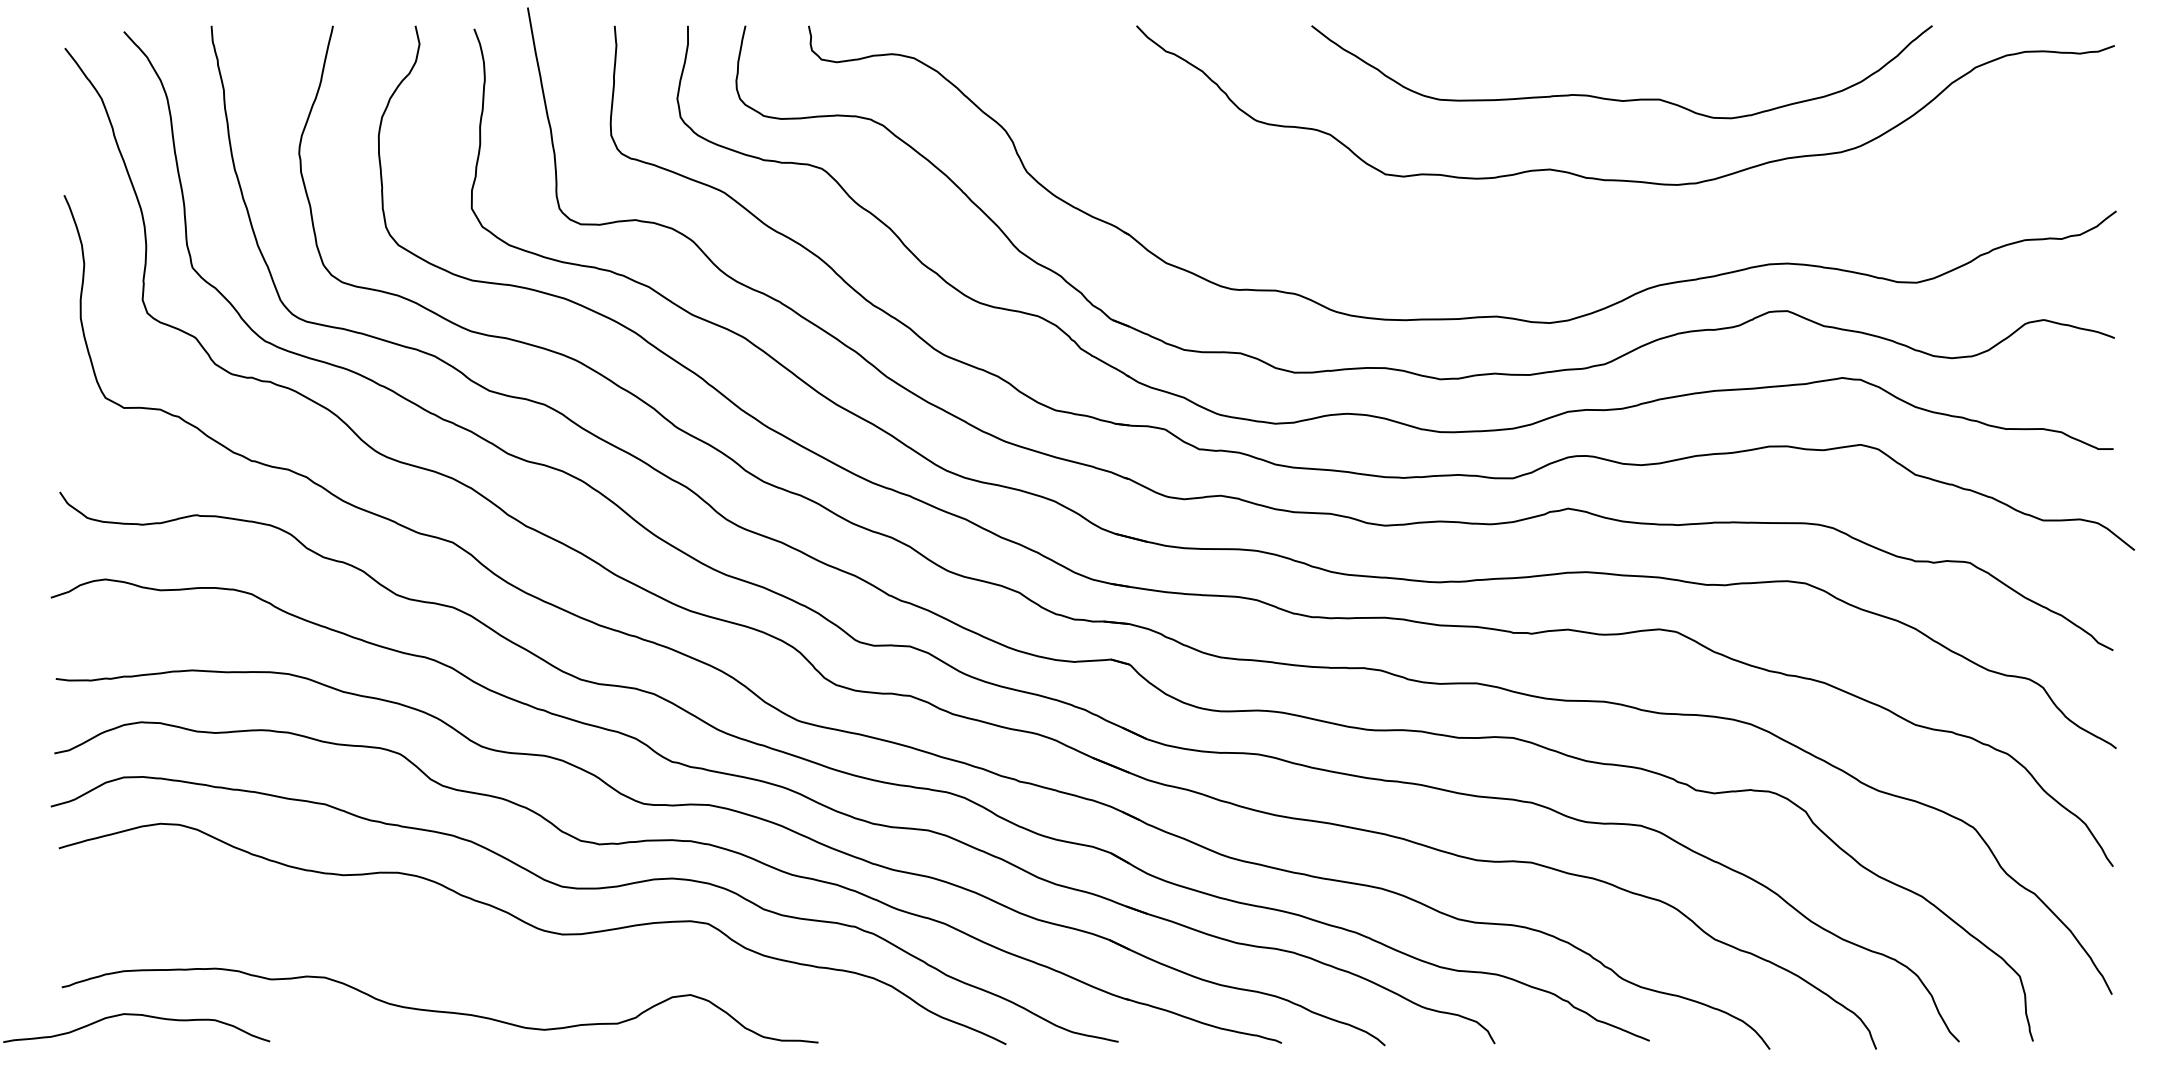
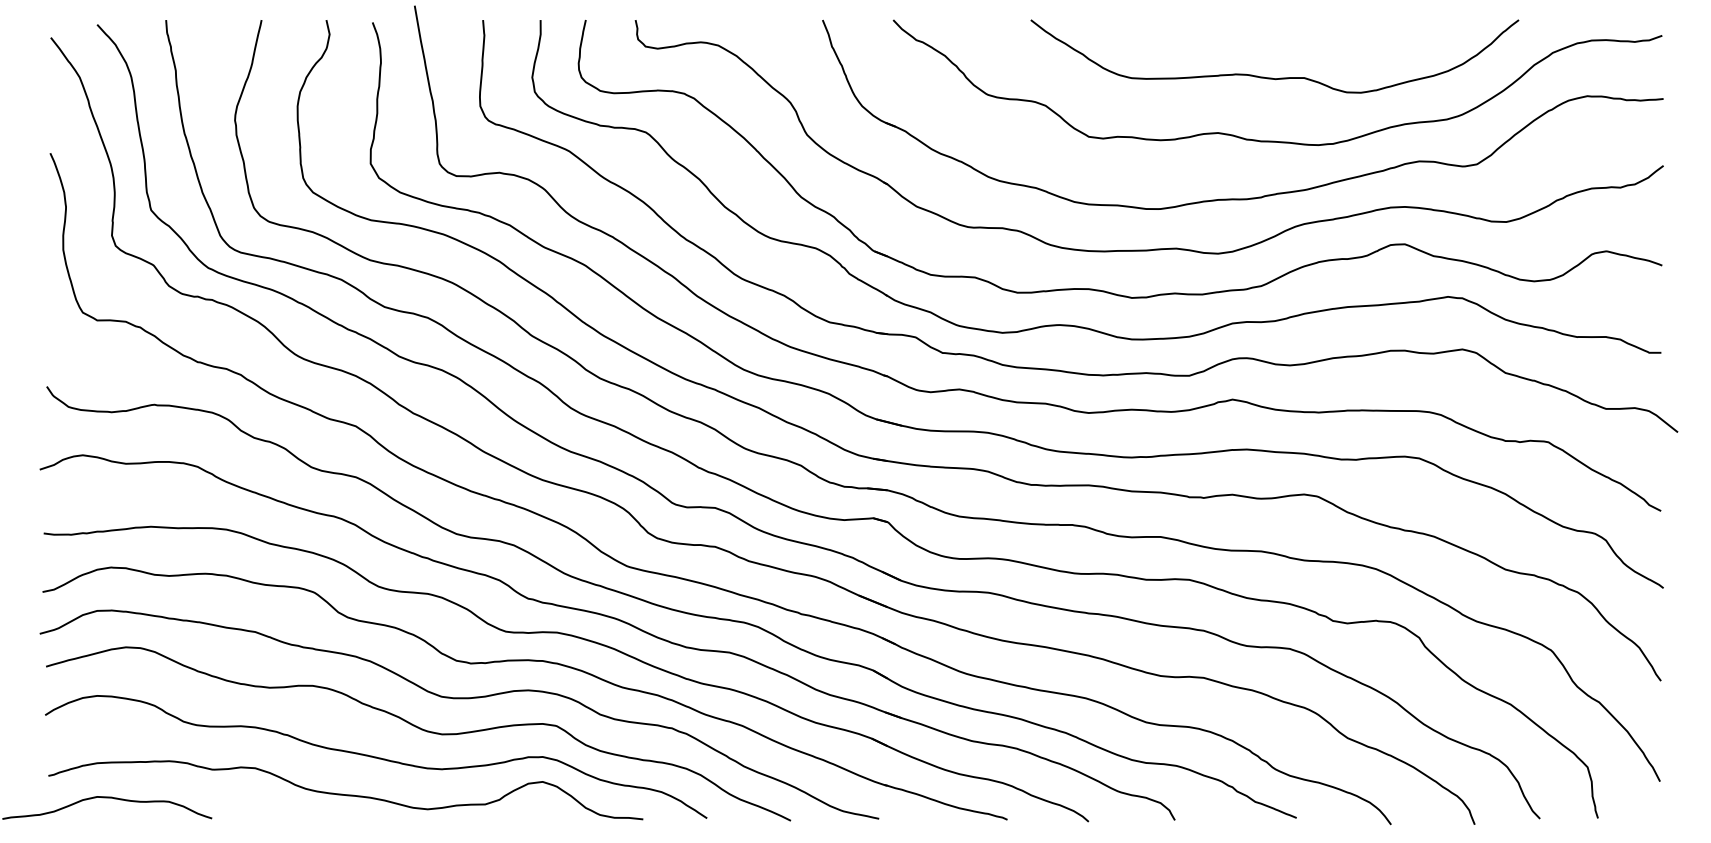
part: (1609, 248) -> (1265, 195), added
curve: (477, 962) -> (375, 756), added

